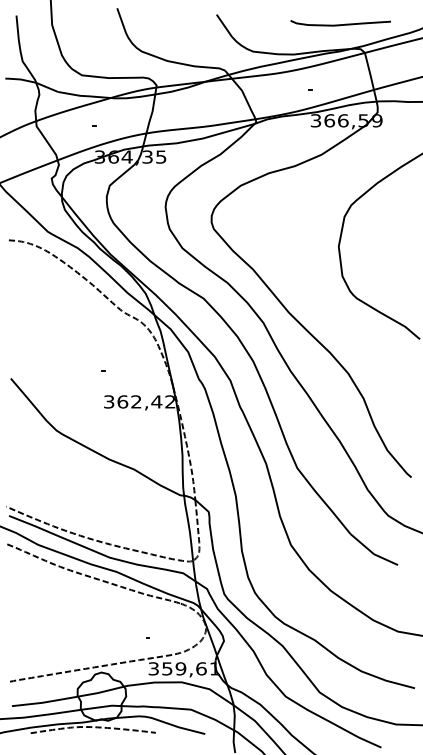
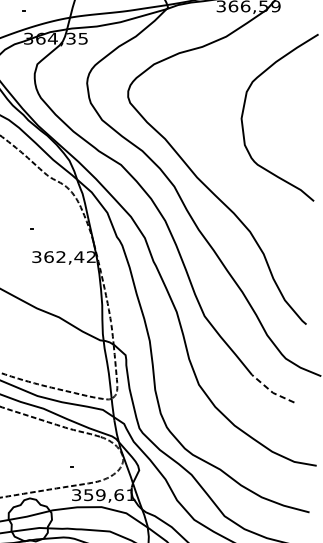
line: (372, 553) -> (271, 392), solid -> dashed

